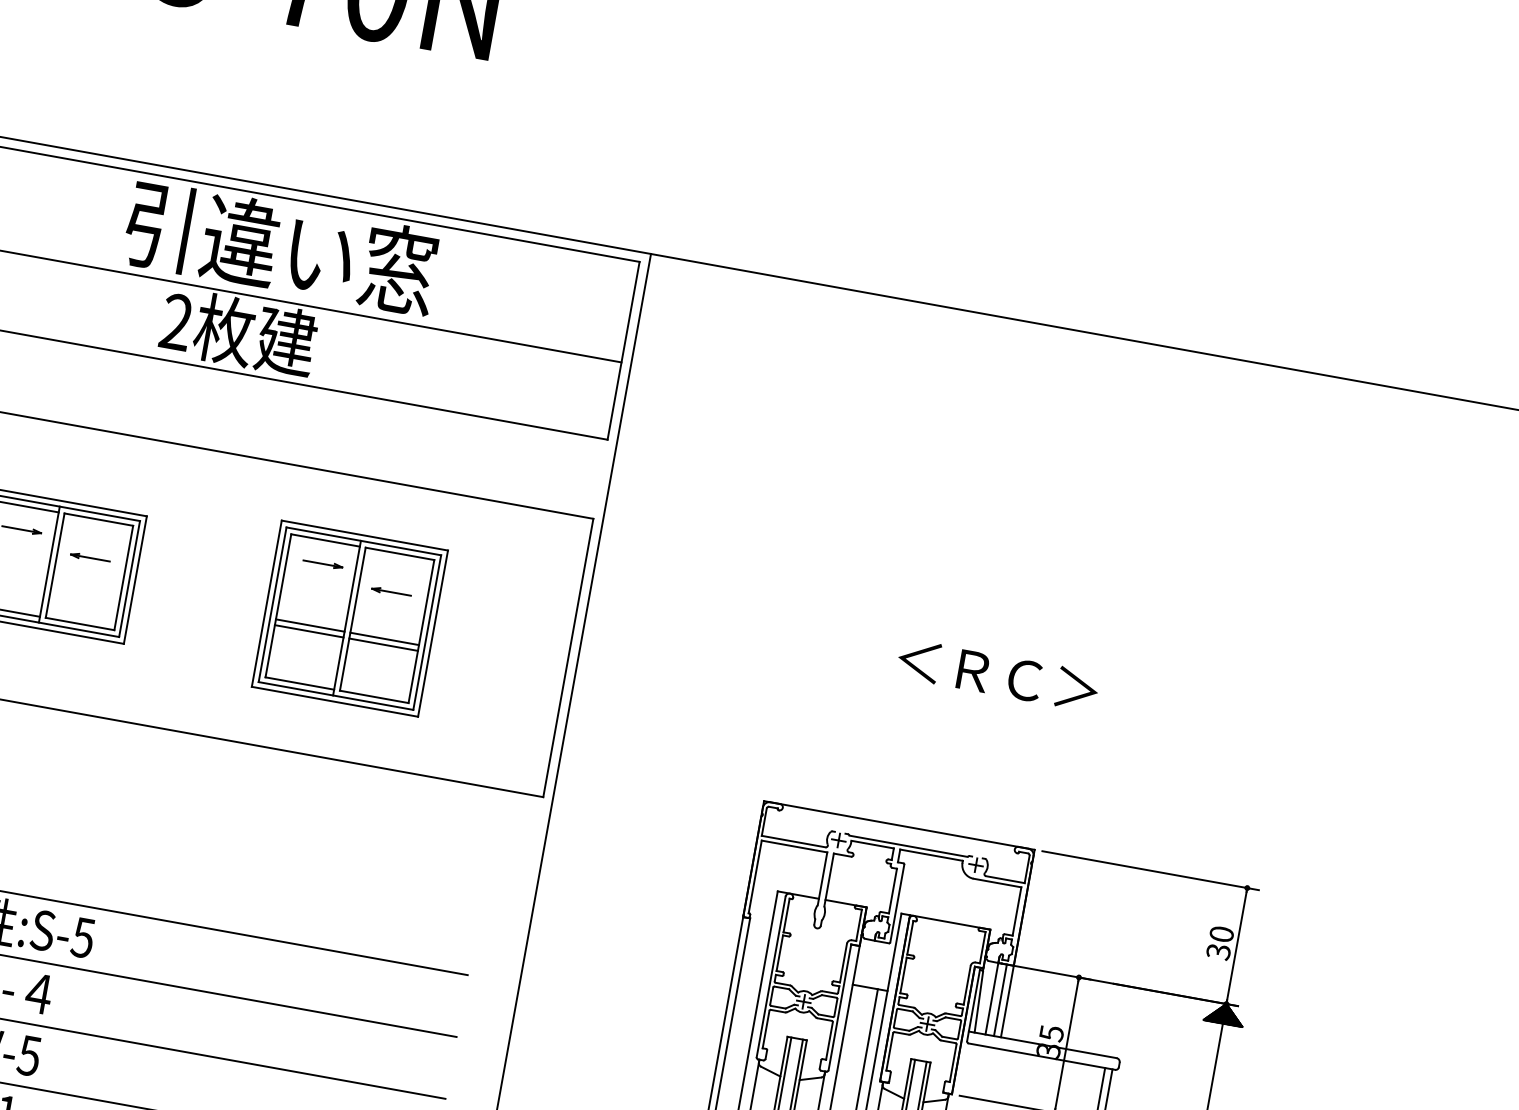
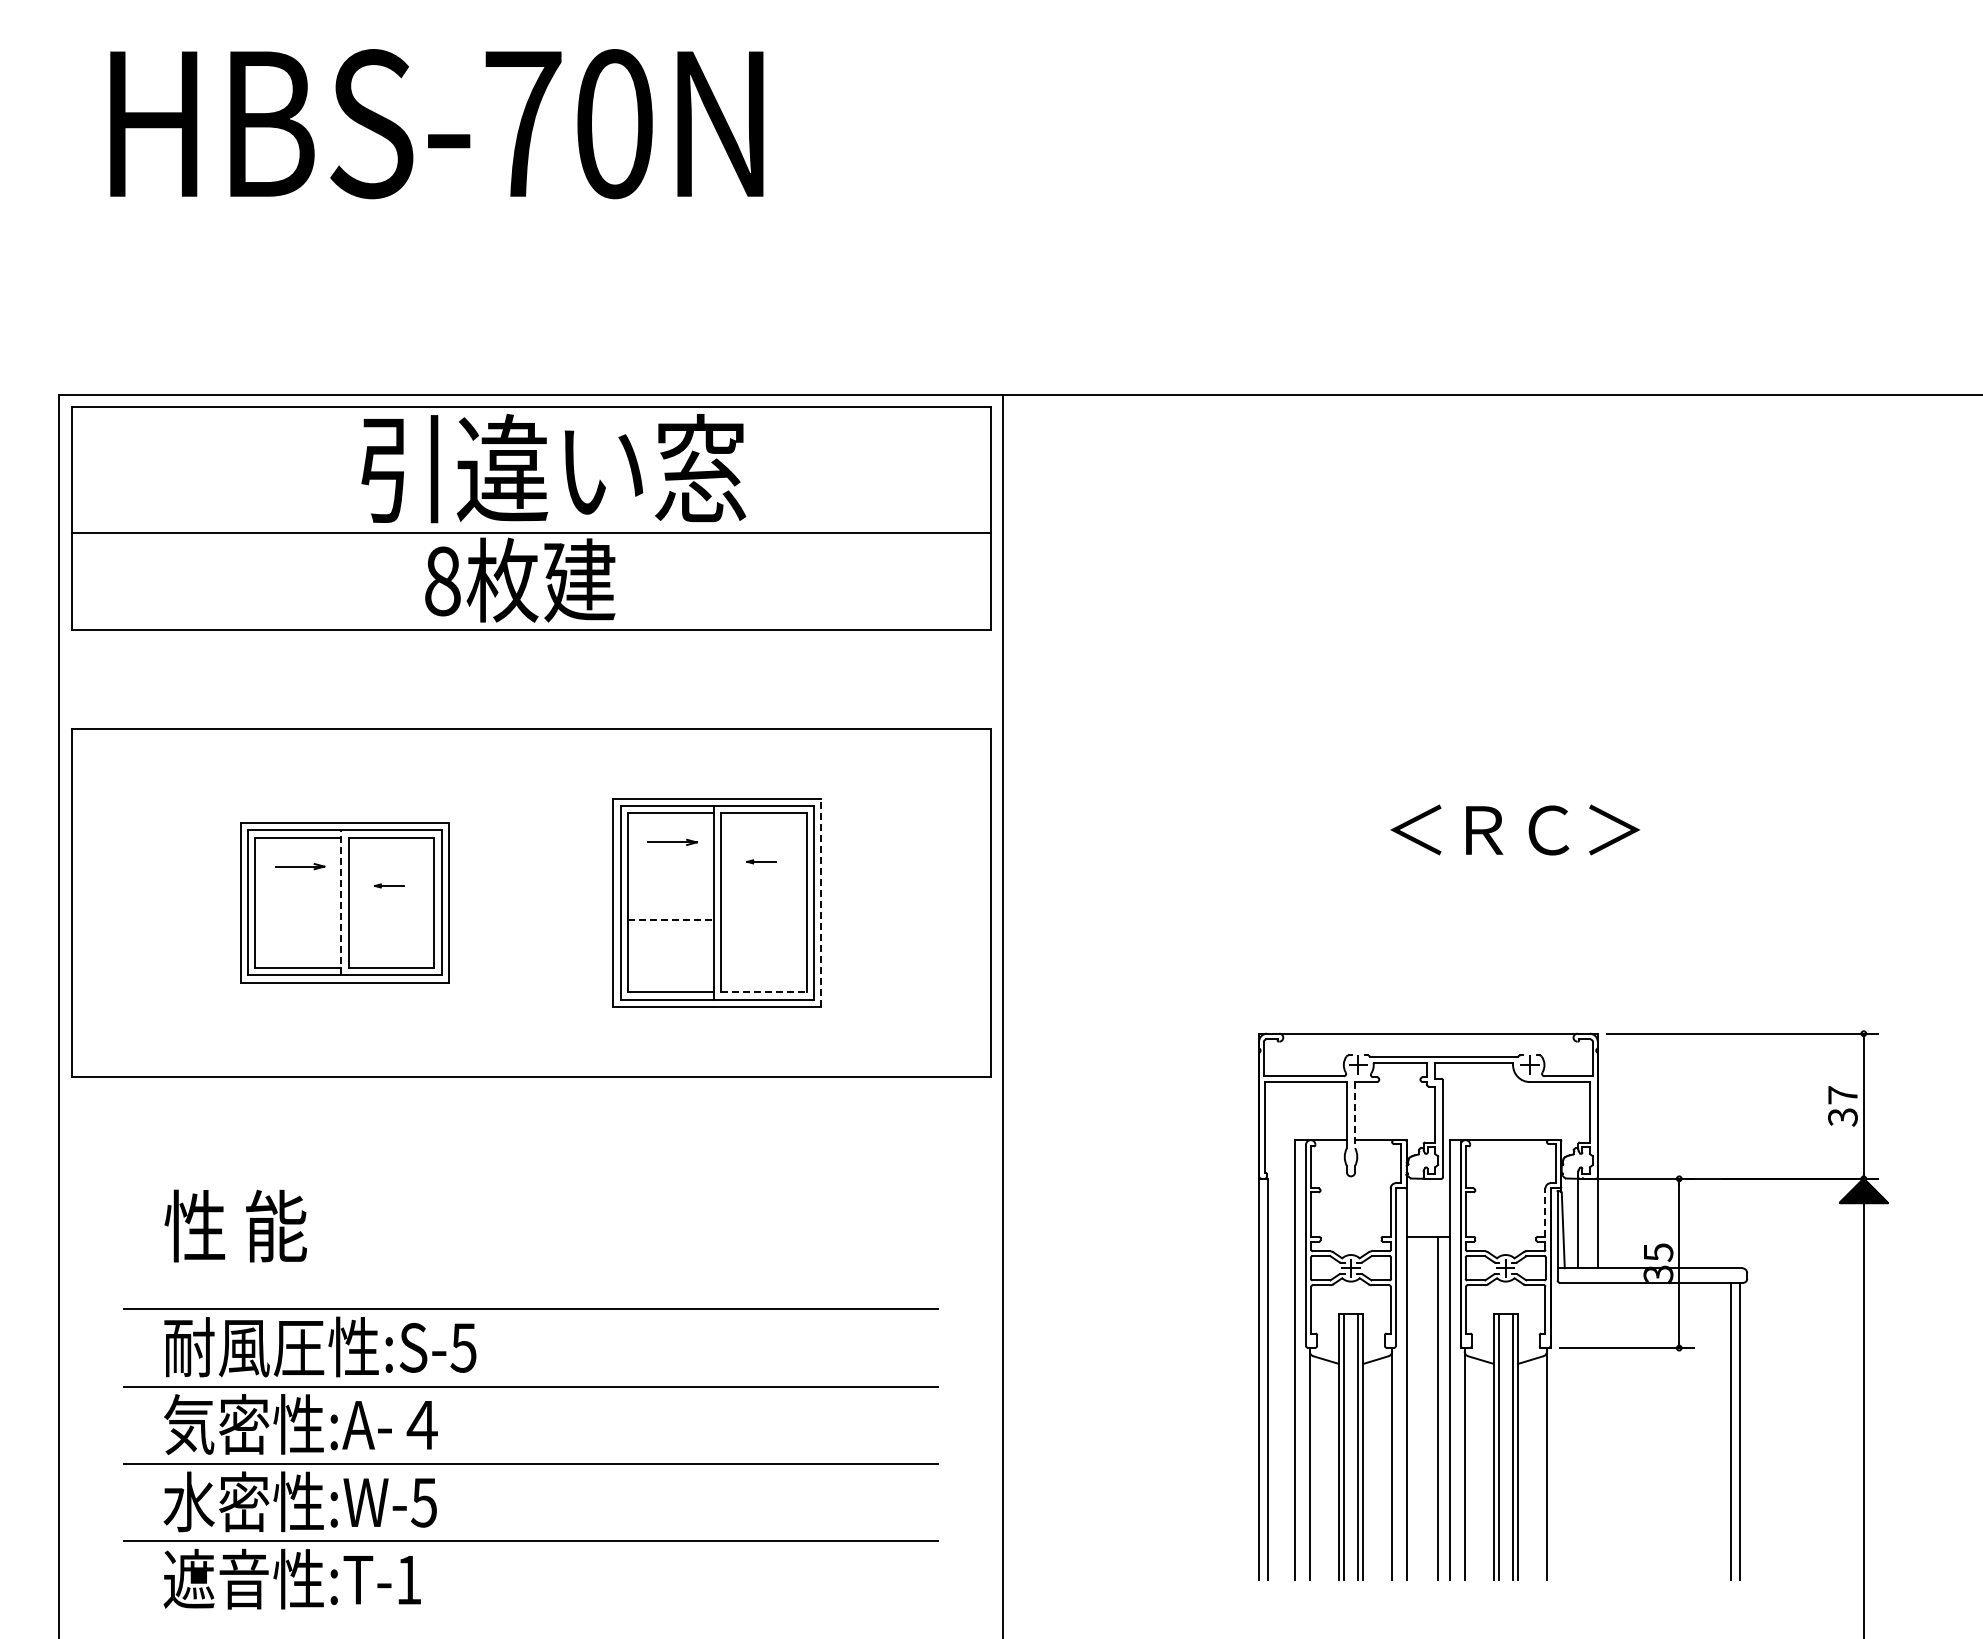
text: (176, 322) -> (442, 581), 2 -> 8
part: (90, 557) -> (389, 885), size x0.6
line: (49, 564) -> (341, 902), solid -> dashed
part: (391, 591) -> (761, 861), size x0.6
line: (310, 625) -> (670, 919), solid -> dashed
line: (308, 631) -> (670, 927), removed
line: (433, 633) -> (821, 902), solid -> dashed
line: (384, 638) -> (763, 919), removed
line: (383, 645) -> (763, 927), removed
line: (373, 696) -> (763, 992), solid -> dashed
line: (829, 880) -> (1355, 1115), solid -> dashed
text: (1221, 934) -> (1842, 1095), 30 -> 37
line: (967, 985) -> (1545, 1212), solid -> dashed
line: (1000, 1000) -> (1589, 1223), removed

